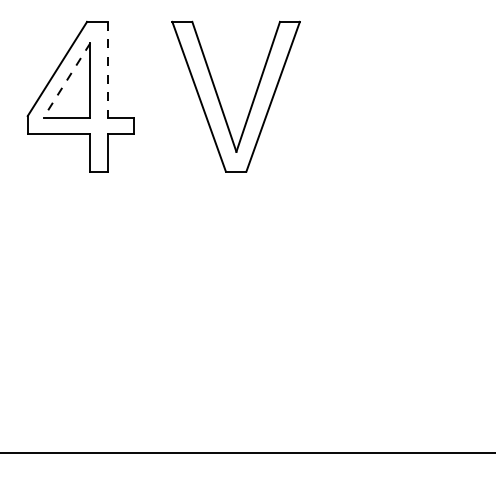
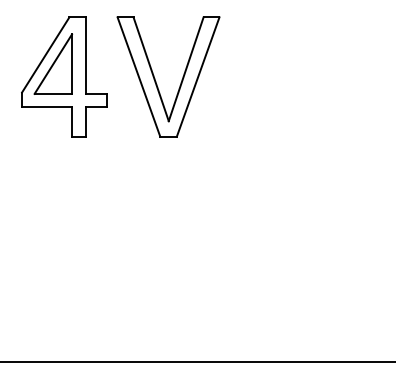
line: (108, 69) -> (86, 55), dashed -> solid
line: (66, 80) -> (52, 64), dashed -> solid
part: (220, 101) -> (156, 80), moved

